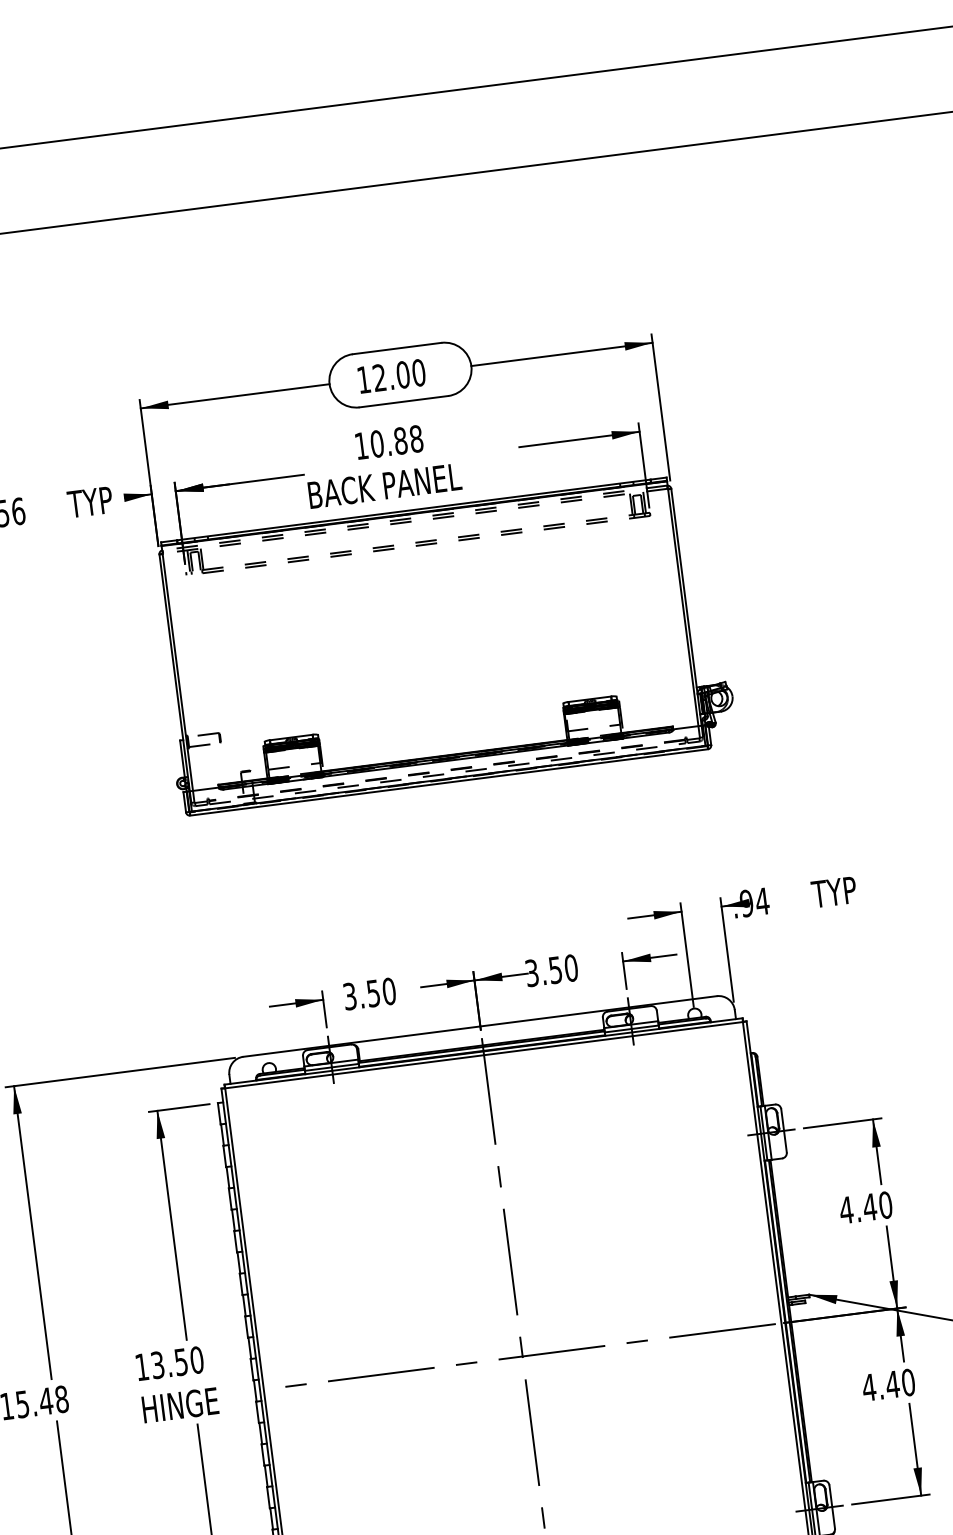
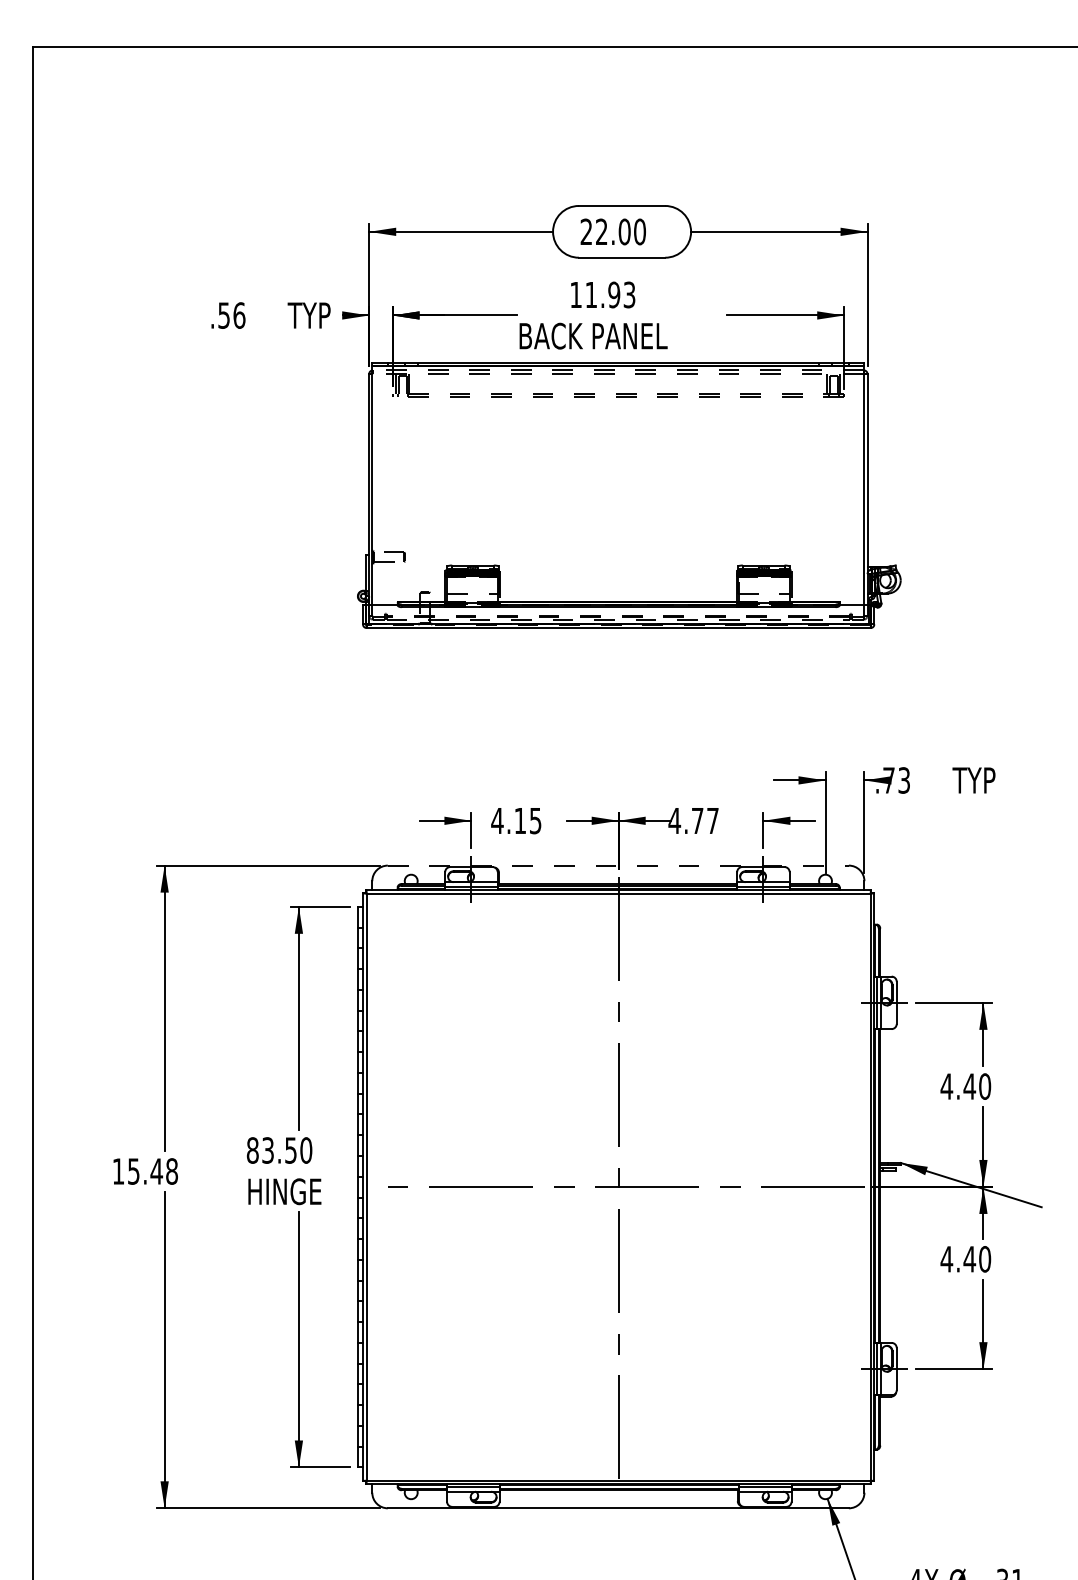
text: (362, 379) -> (585, 231), 12.00 -> 22.00
text: (396, 440) -> (610, 294), 10.88 -> 11.93
text: (754, 902) -> (896, 780), .94 -> .73
text: (551, 970) -> (693, 820), 3.50 -> 4.77
text: (369, 993) -> (516, 820), 3.50 -> 4.15
line: (480, 1026) -> (618, 865), solid -> dashed
text: (141, 1367) -> (252, 1150), 13.50 -> 83.50

